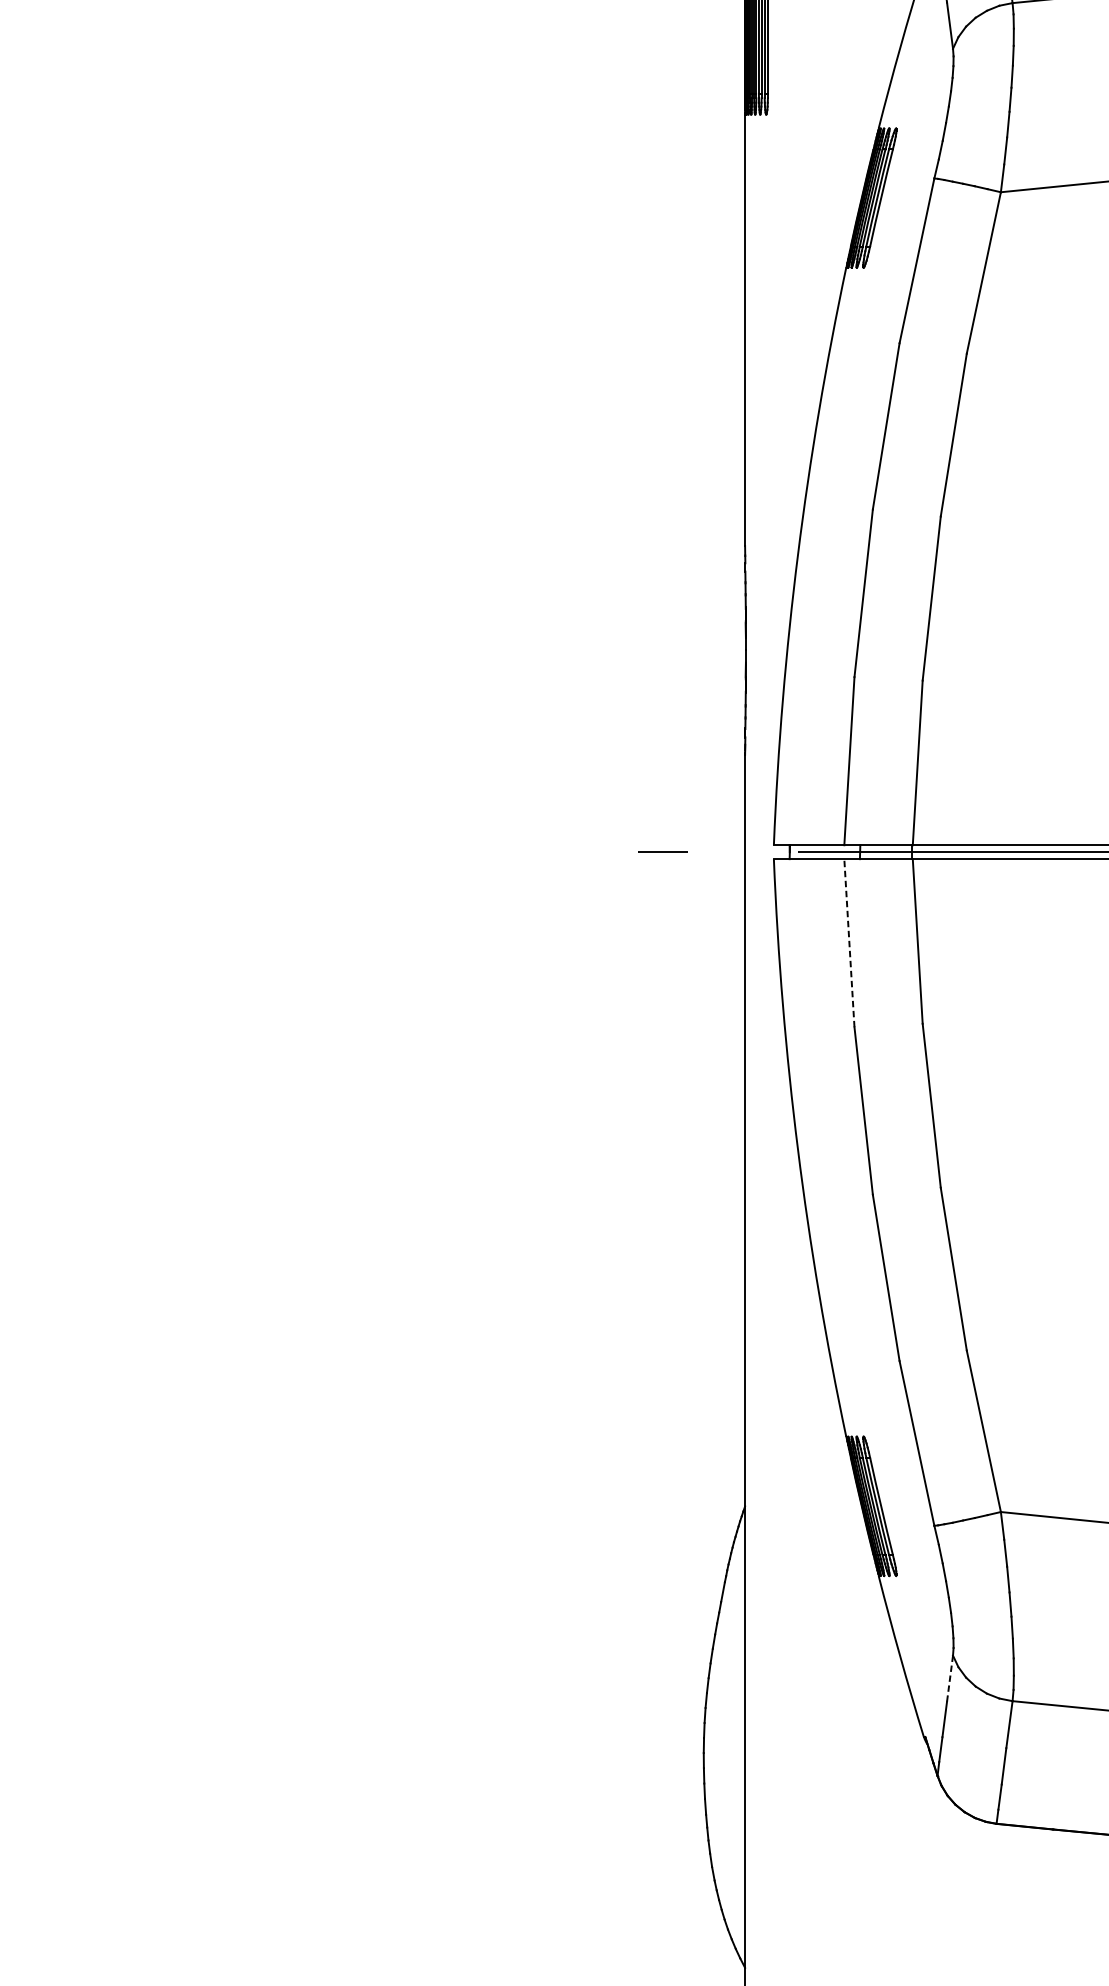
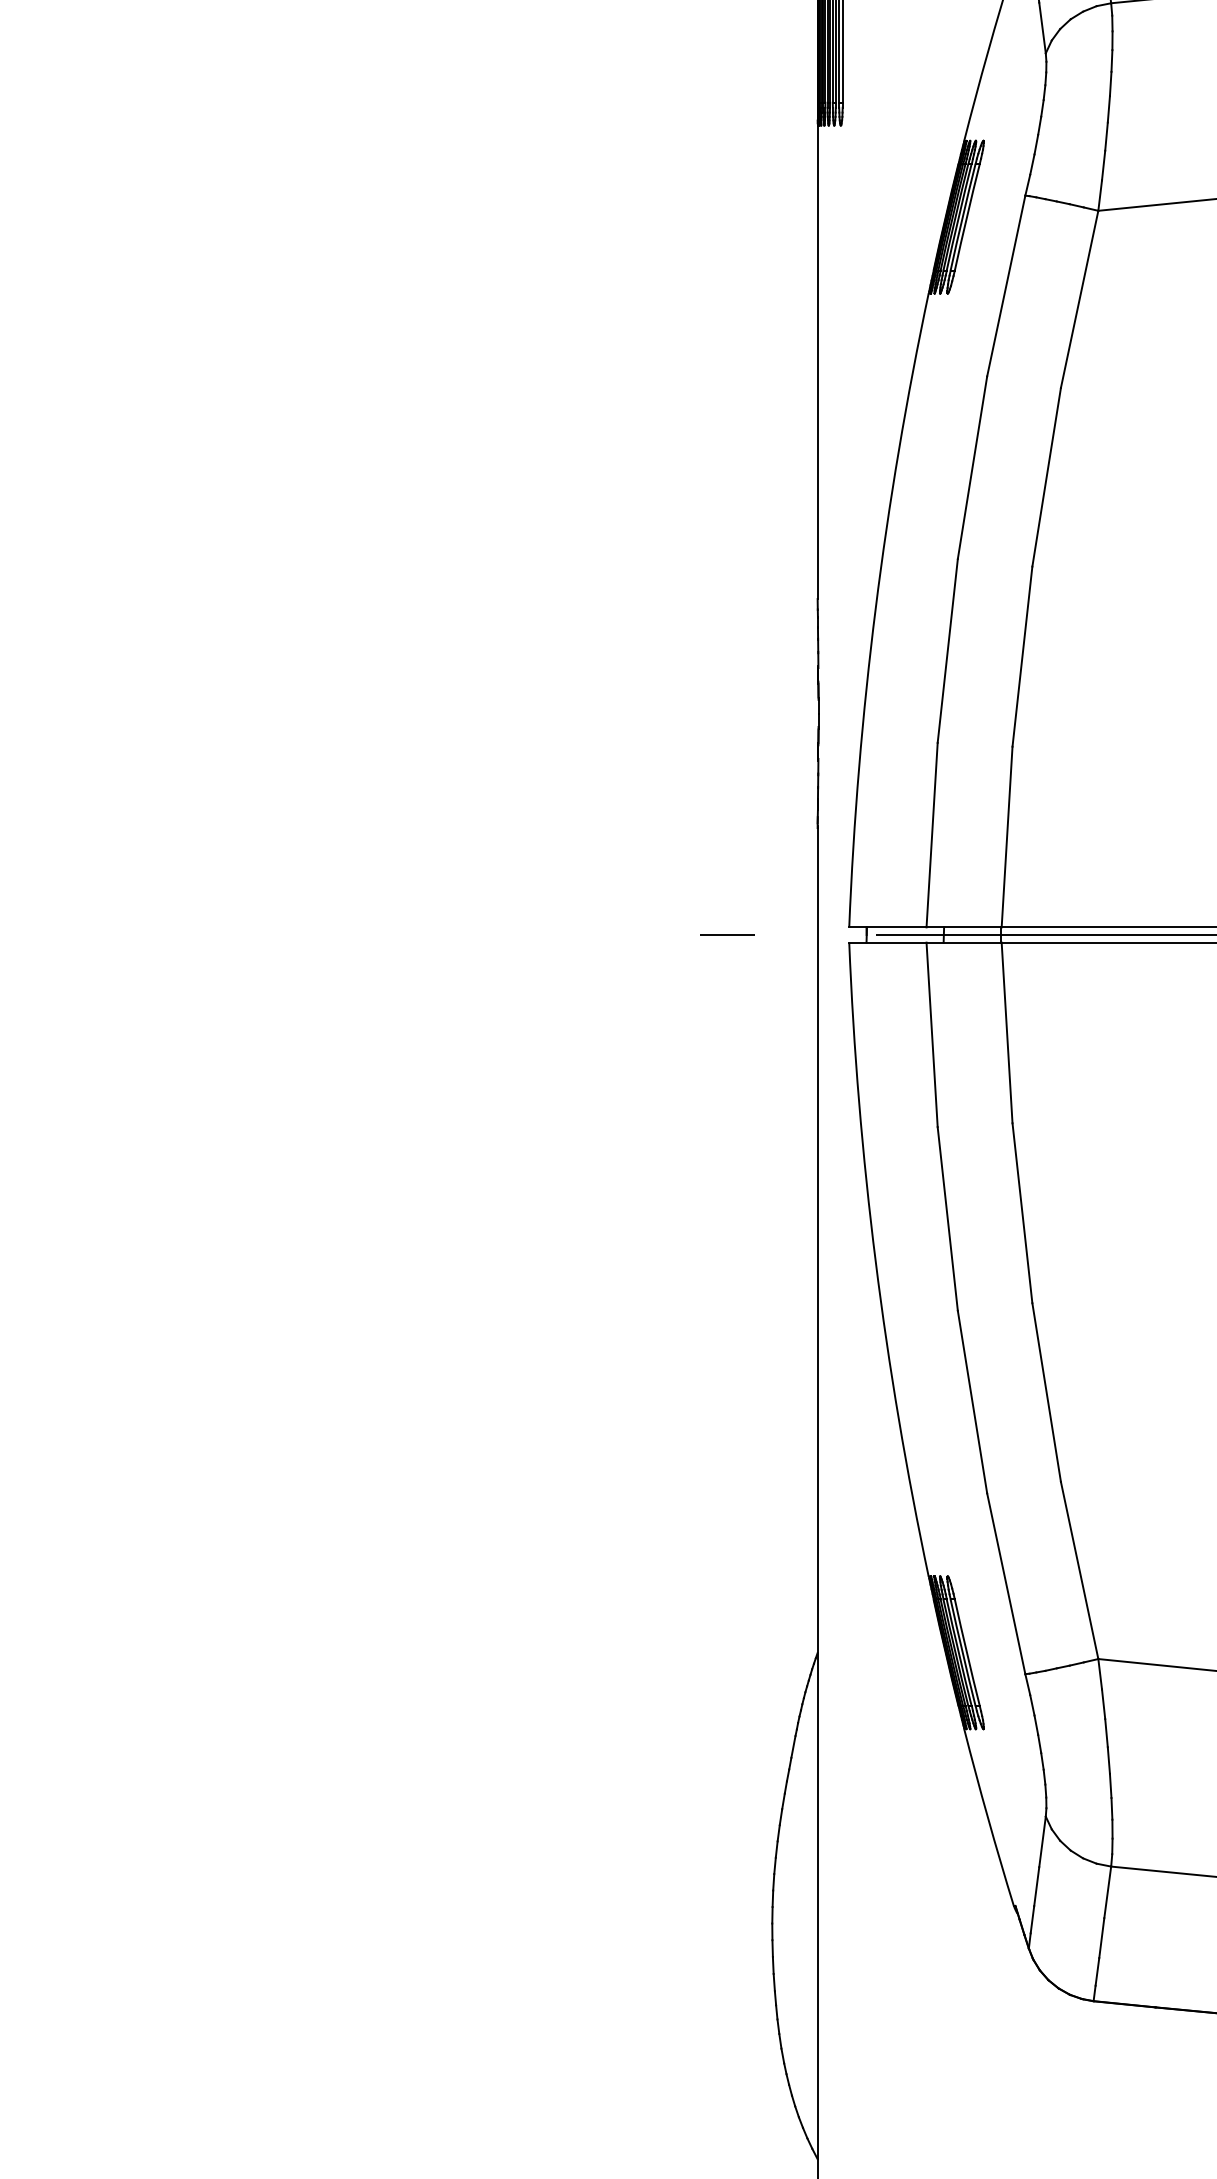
line: (849, 942) -> (932, 1034), dashed -> solid
line: (950, 1678) -> (1042, 1841), dashed -> solid

